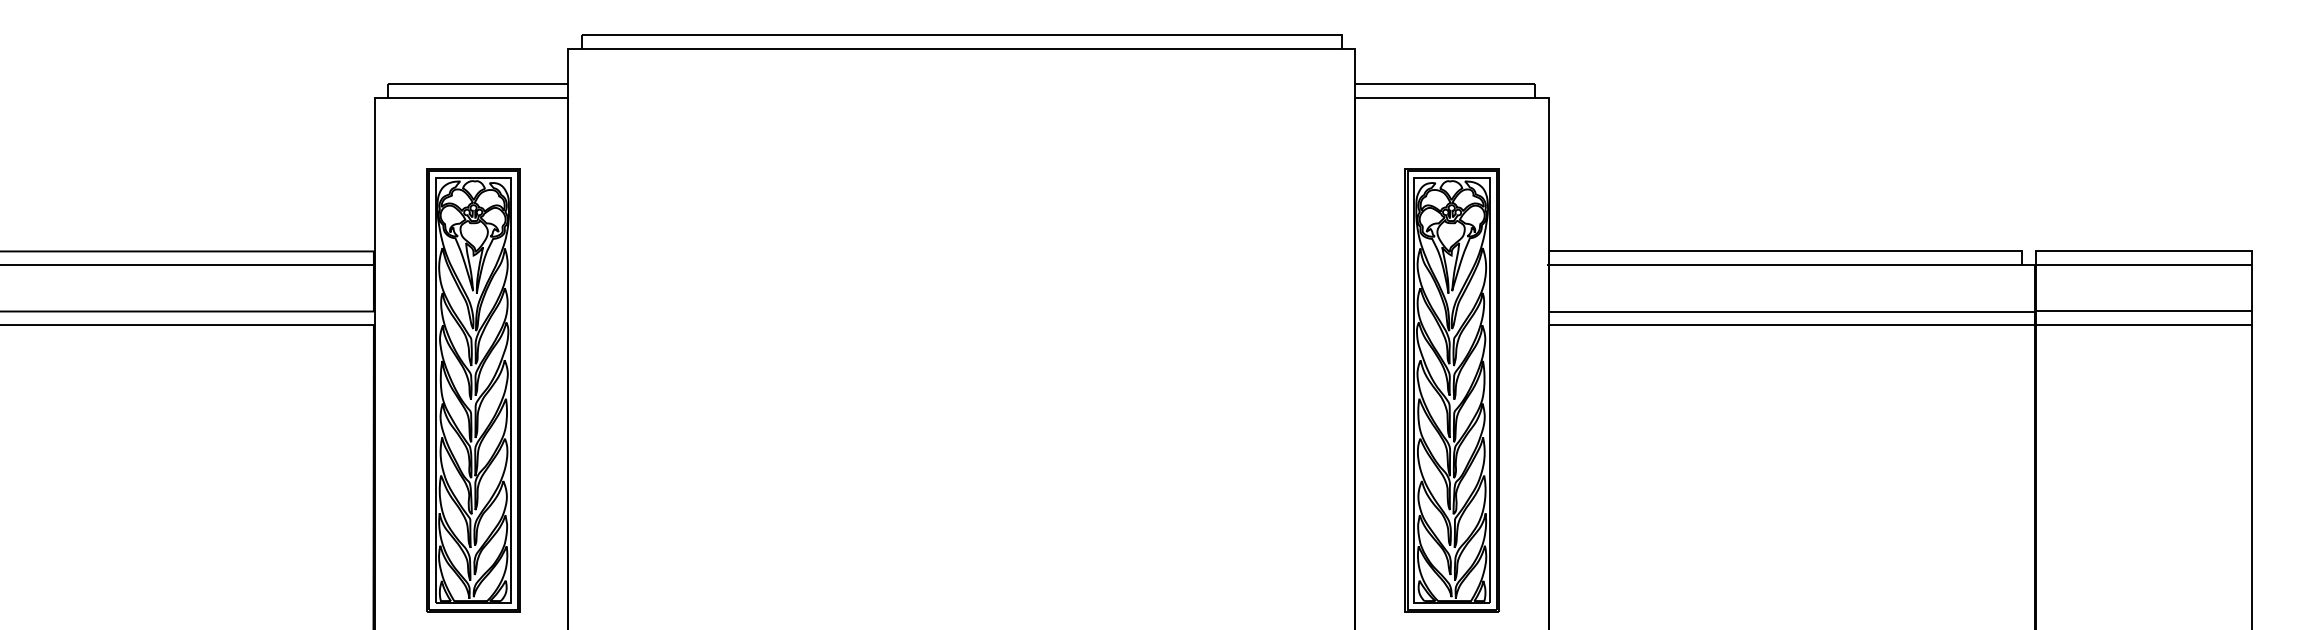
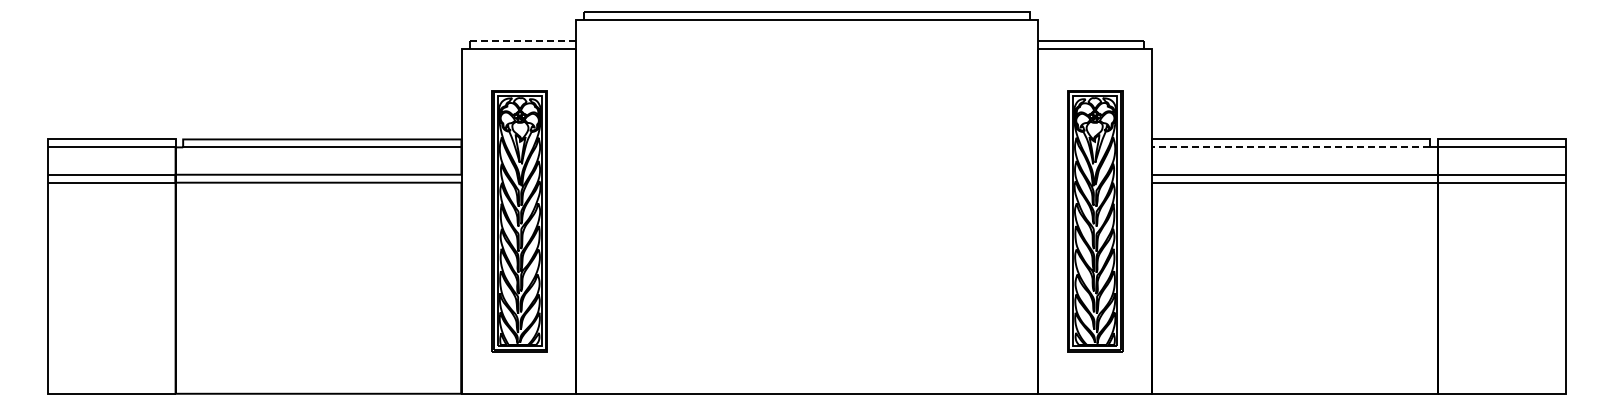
line: (477, 84) -> (522, 41), solid -> dashed
line: (1782, 265) -> (1289, 147), solid -> dashed

